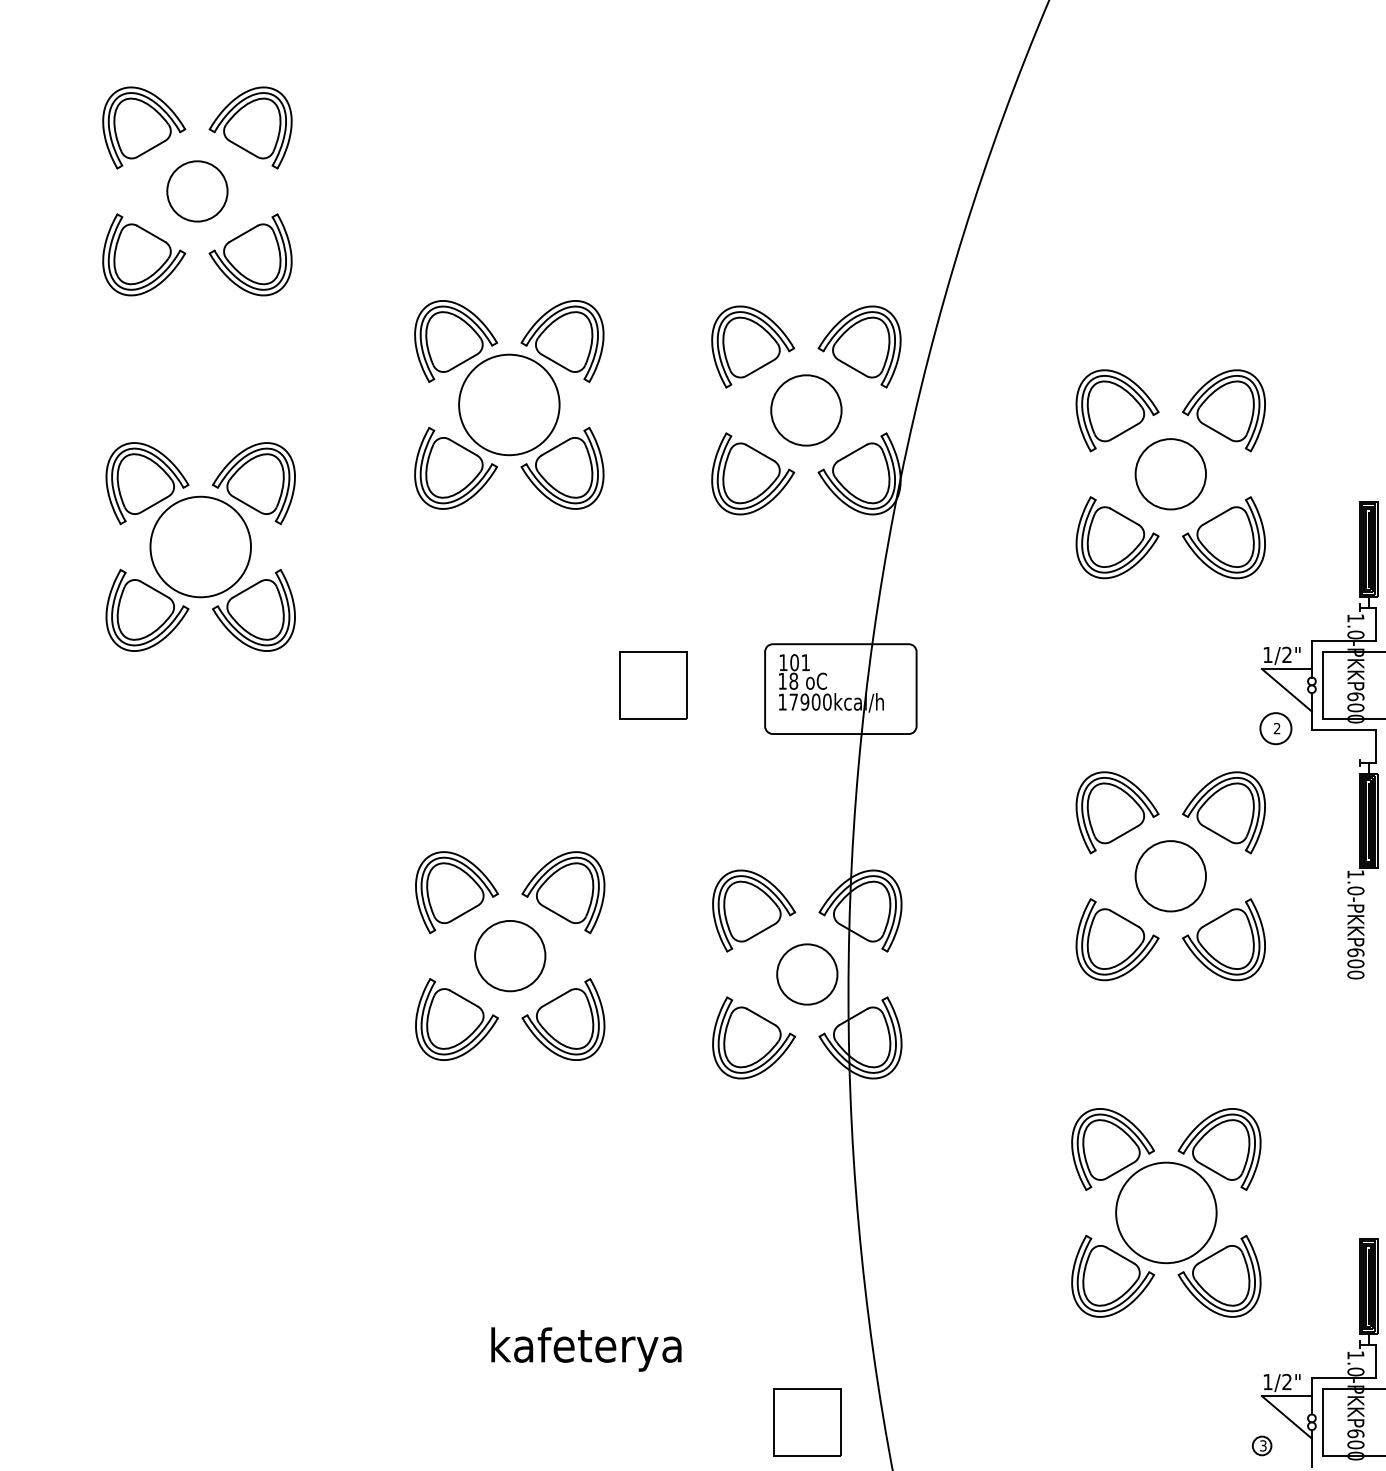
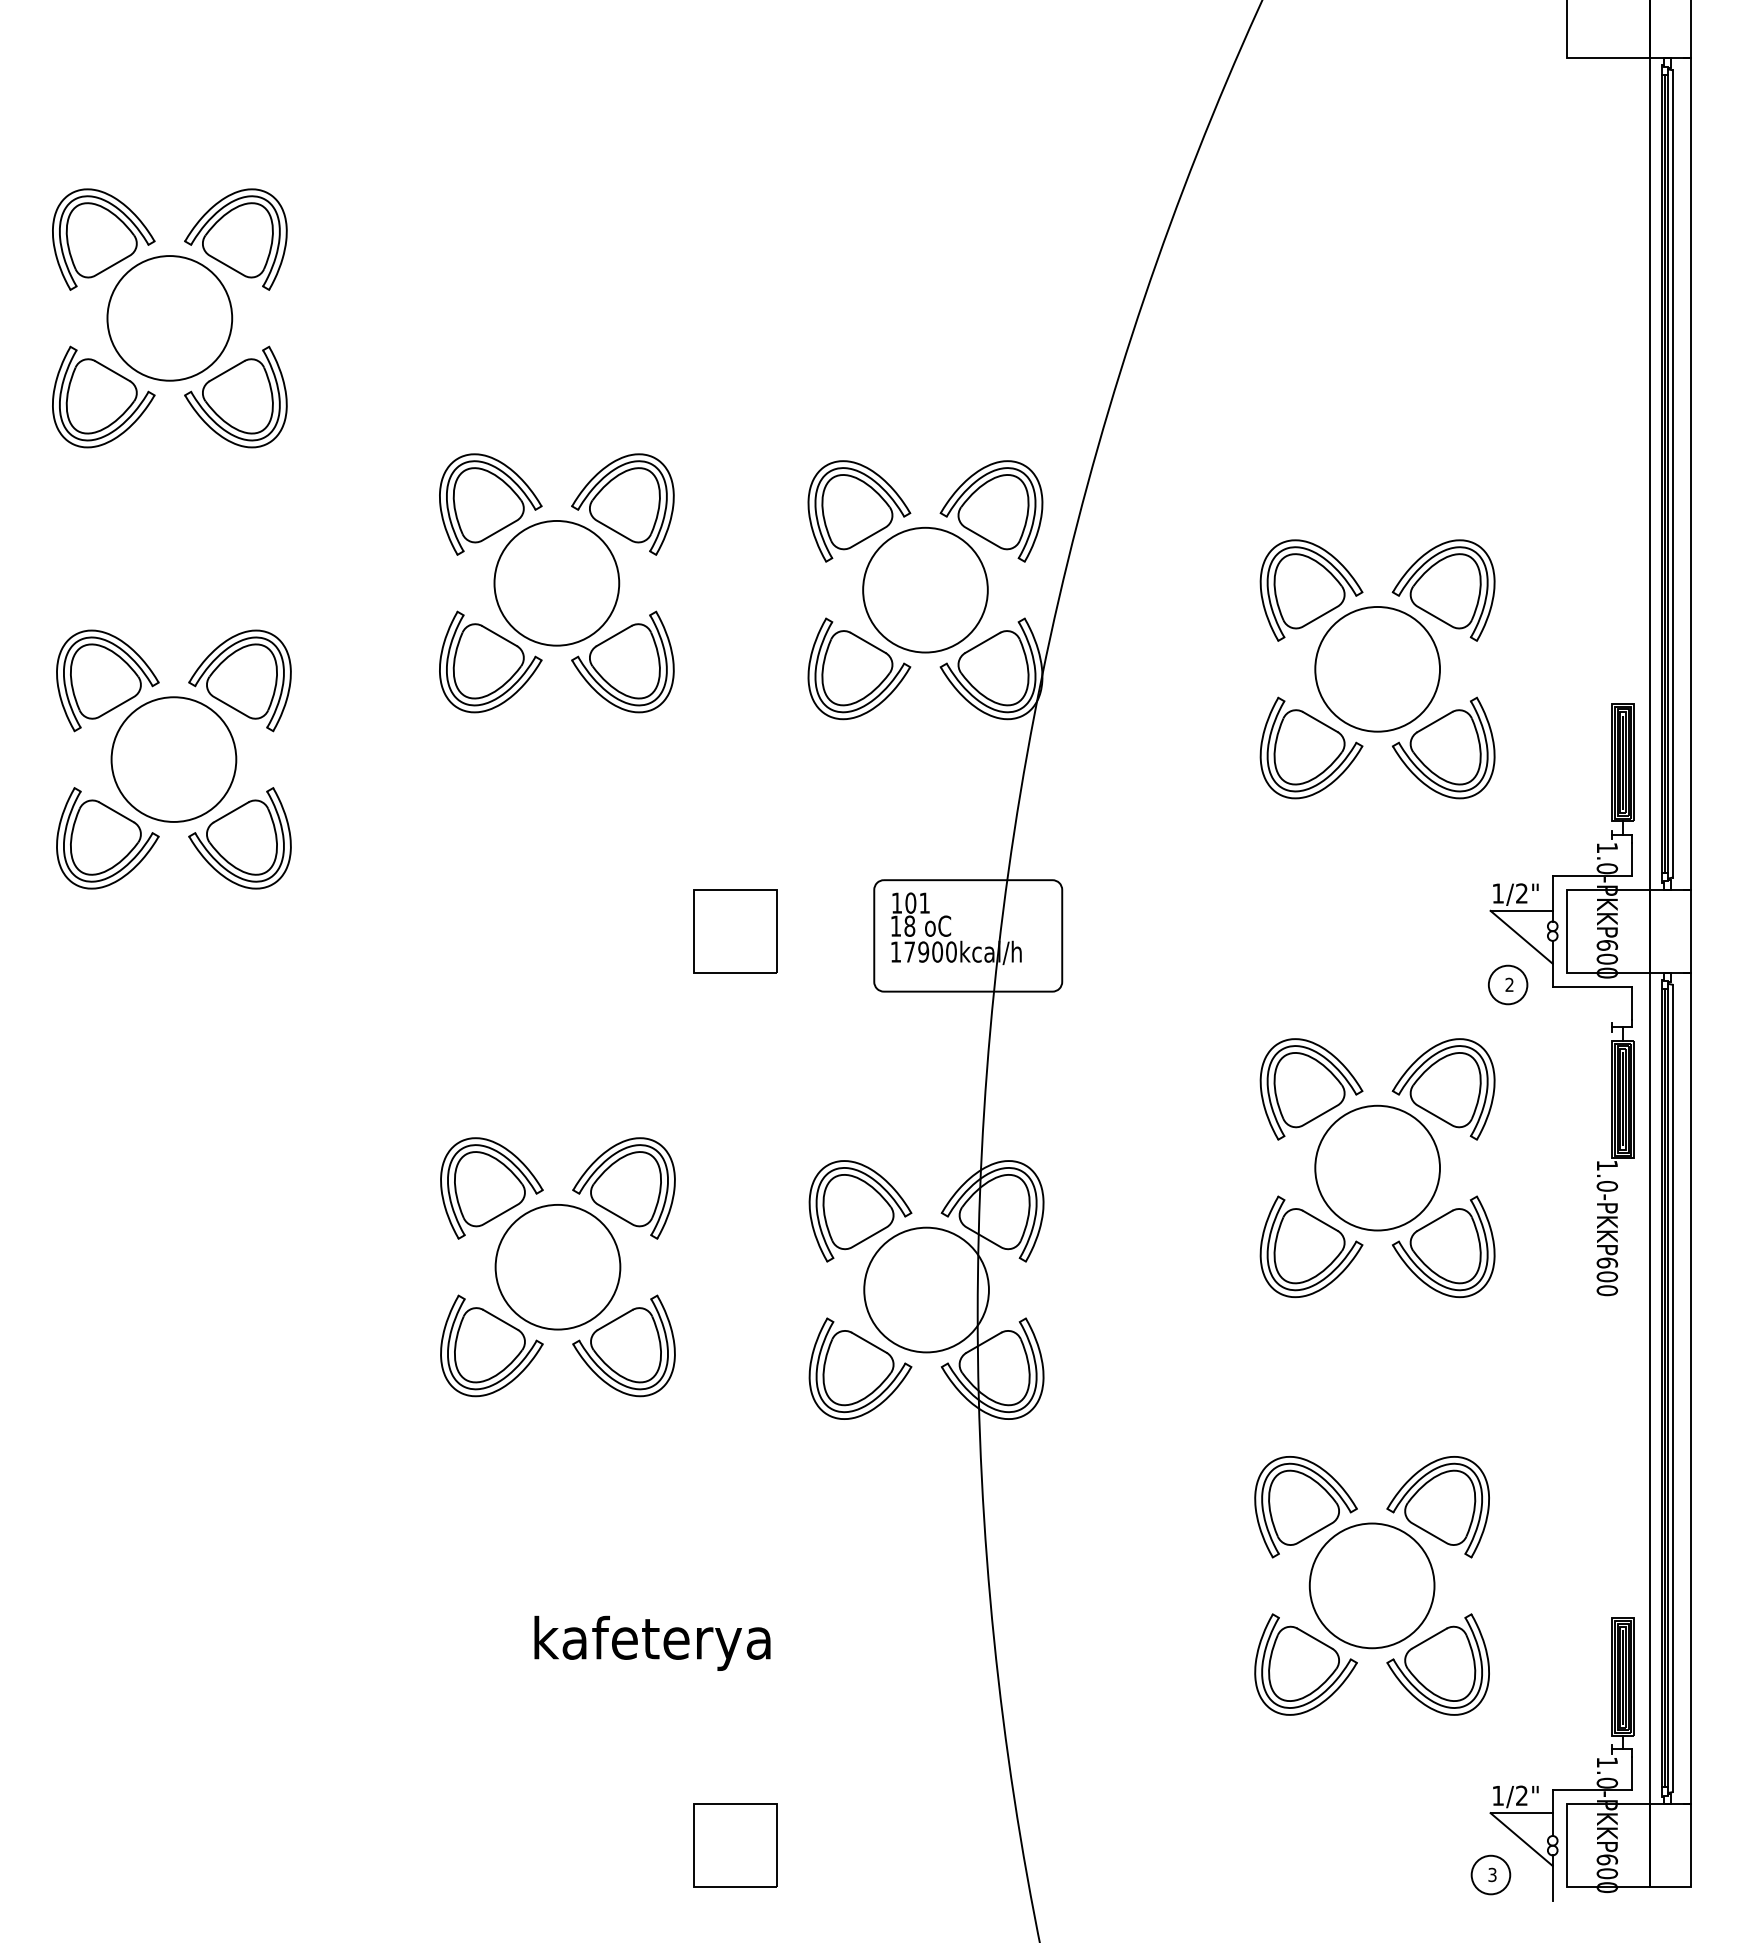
circle: (197, 191) -> (169, 318), size x1.67
circle: (806, 409) -> (925, 589), size x1.43
circle: (1170, 473) -> (1377, 668), size x1.43
circle: (1170, 875) -> (1377, 1167), size x1.43
circle: (509, 955) -> (557, 1266), size x1.43
circle: (807, 974) -> (926, 1289), size x1.67
text: (586, 1348) -> (652, 1642), moved
part: (808, 1422) -> (735, 1845), moved
circle: (1261, 1445) -> (1490, 1874), size x1.67

